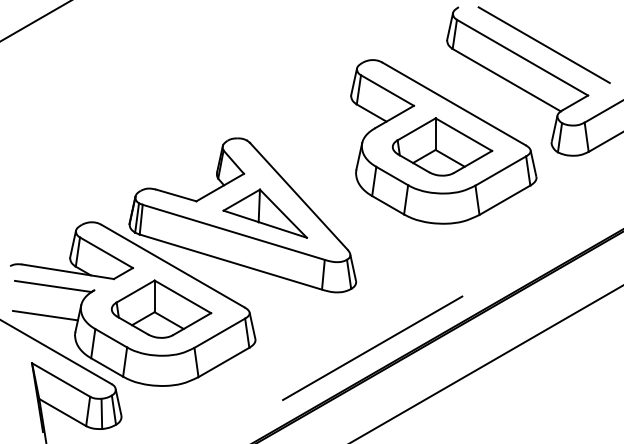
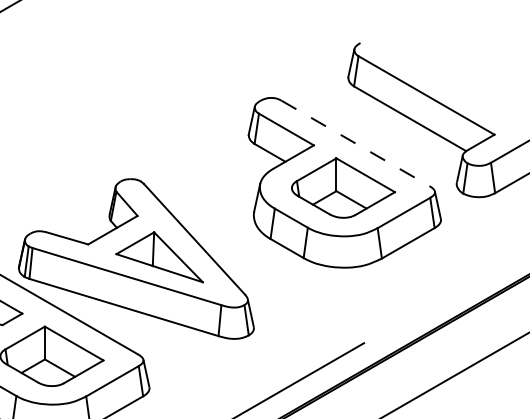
line: (543, 45) -> (448, 82), removed
line: (454, 104) -> (355, 144), solid -> dashed

